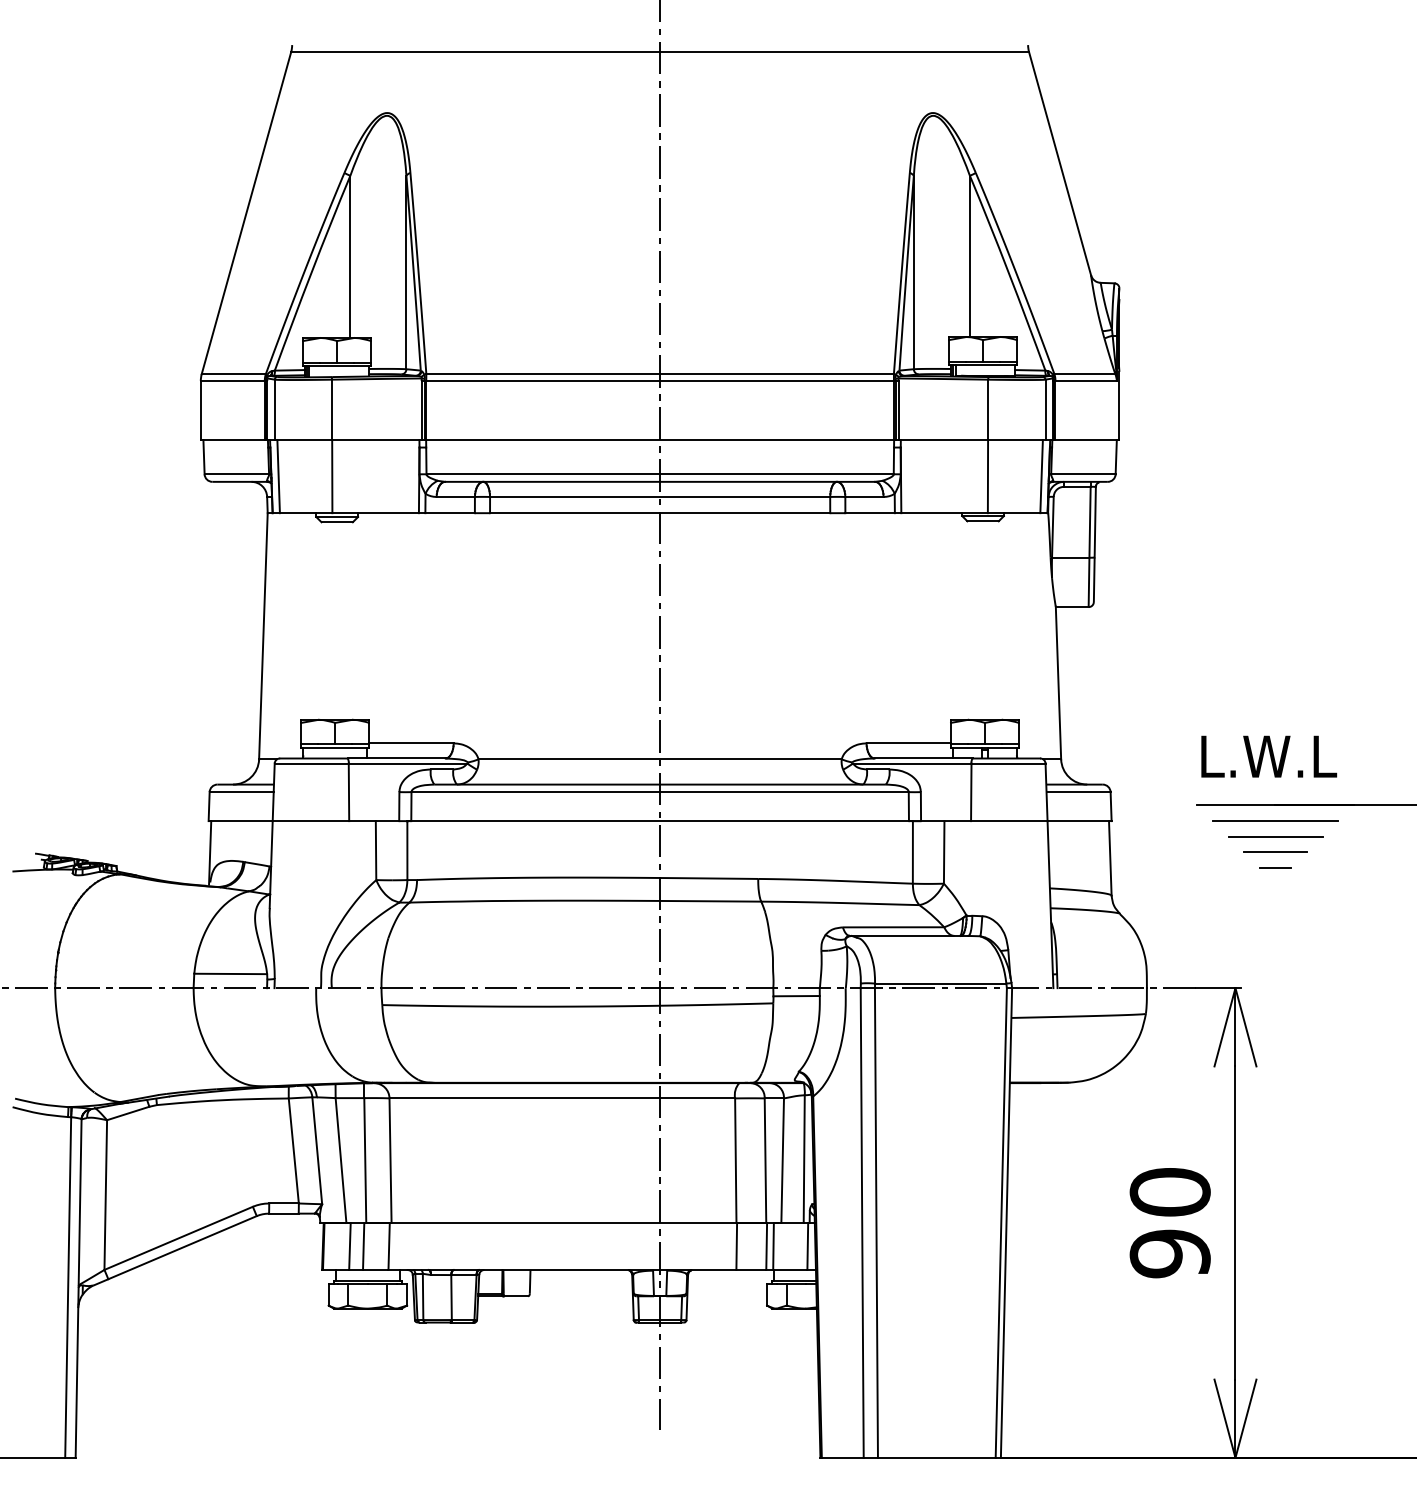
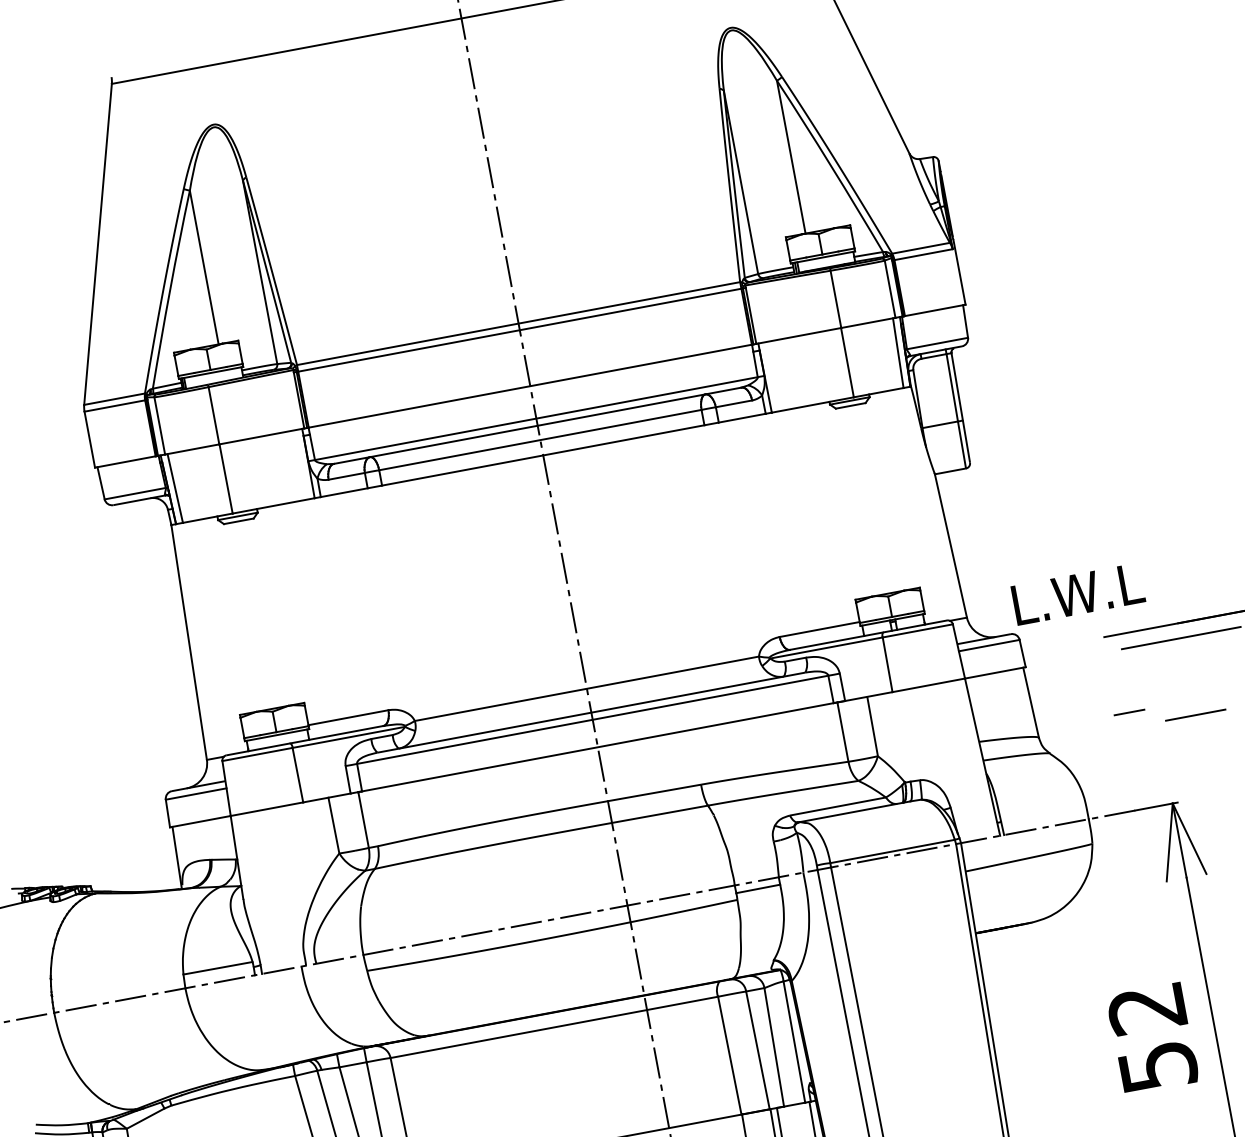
text: (1269, 756) -> (1078, 593), moved
line: (1275, 836) -> (1183, 652), removed
line: (1275, 851) -> (1195, 714), moved
line: (1275, 867) -> (1129, 711), moved
text: (1169, 1223) -> (1151, 1038), 90 -> 52

